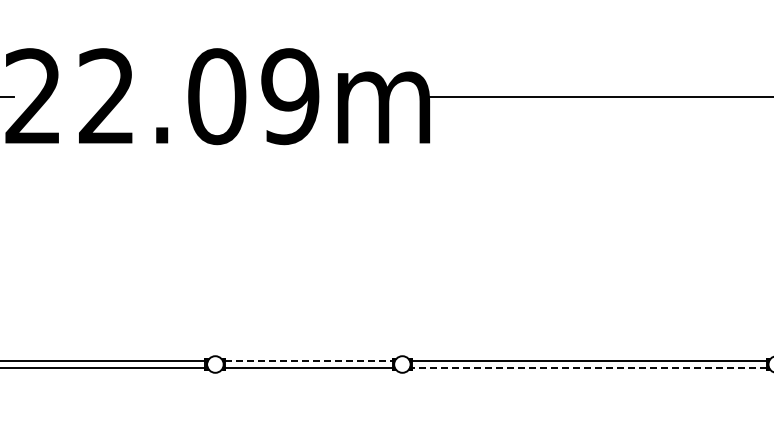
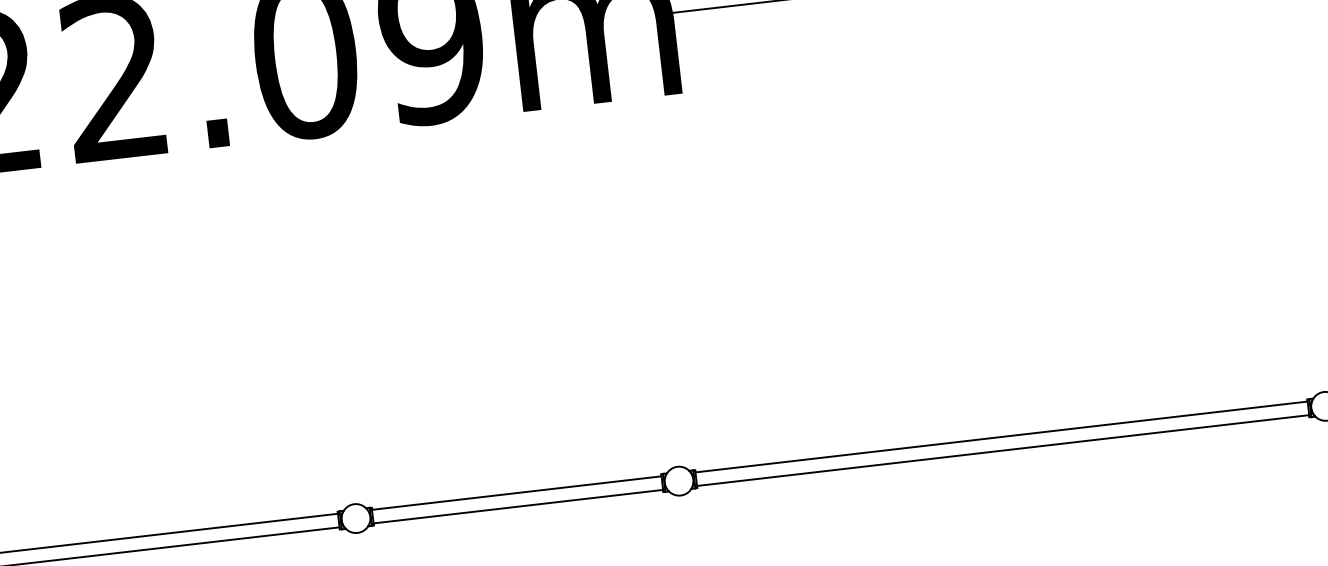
line: (308, 360) -> (516, 493), dashed -> solid
line: (589, 368) -> (1003, 450), dashed -> solid

